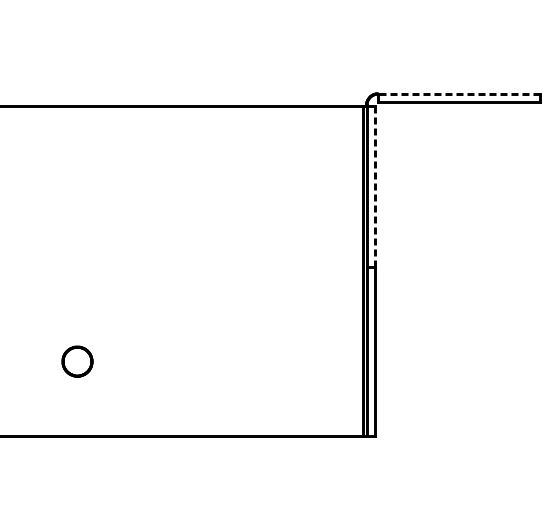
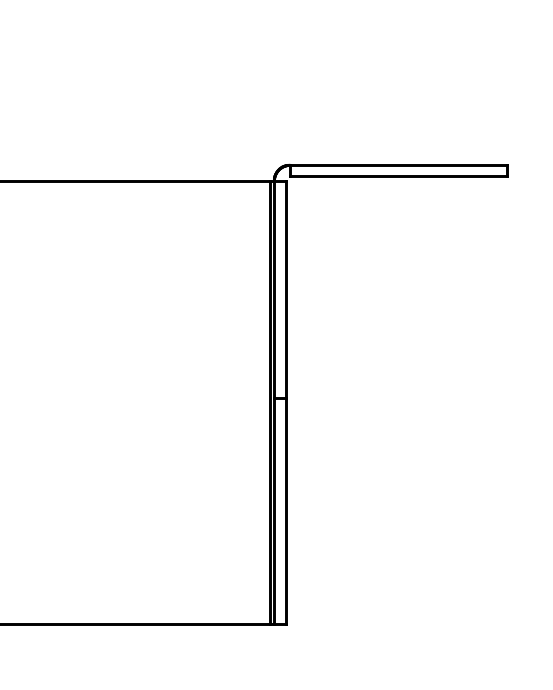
line: (459, 93) -> (398, 164), dashed -> solid
line: (374, 186) -> (284, 289), dashed -> solid

